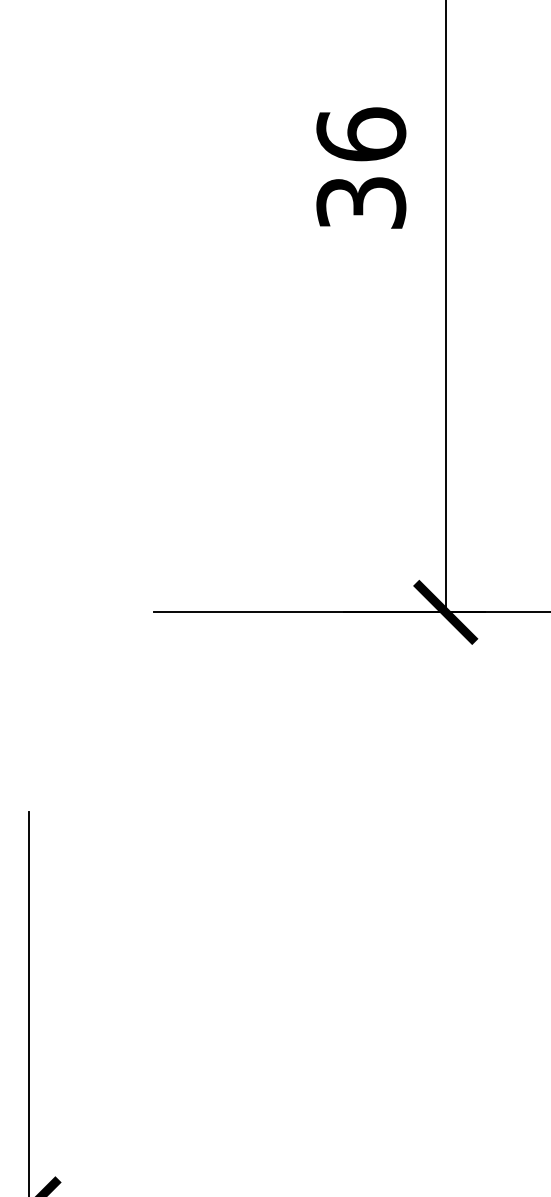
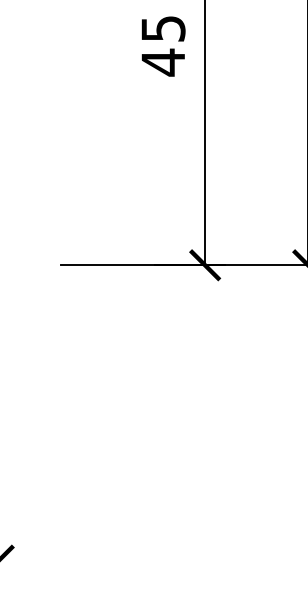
text: (361, 168) -> (163, 45), 36 -> 45

